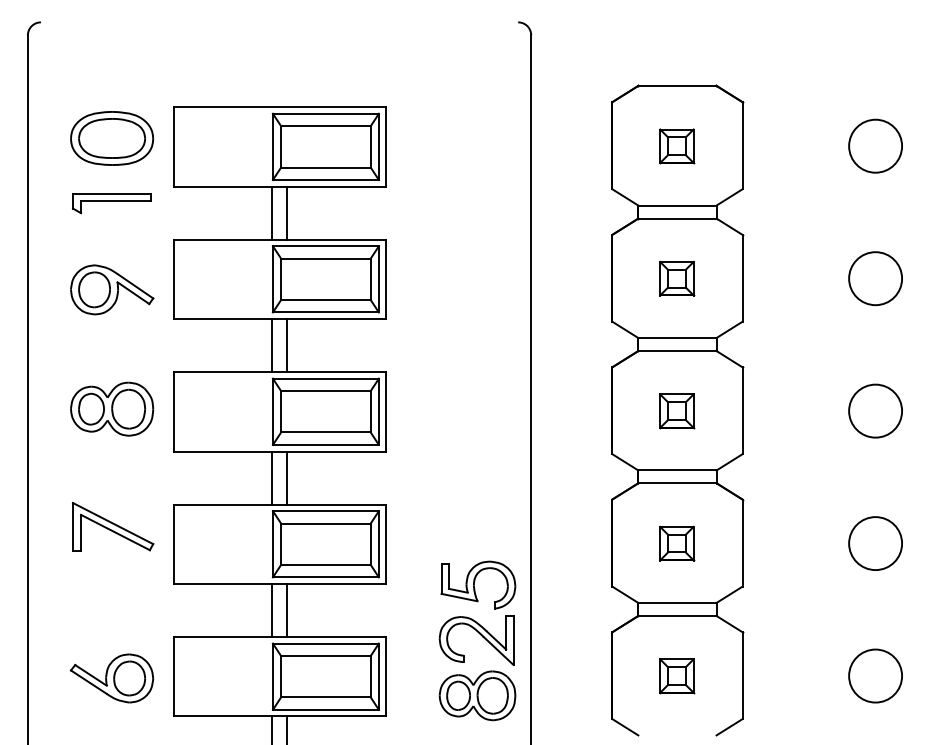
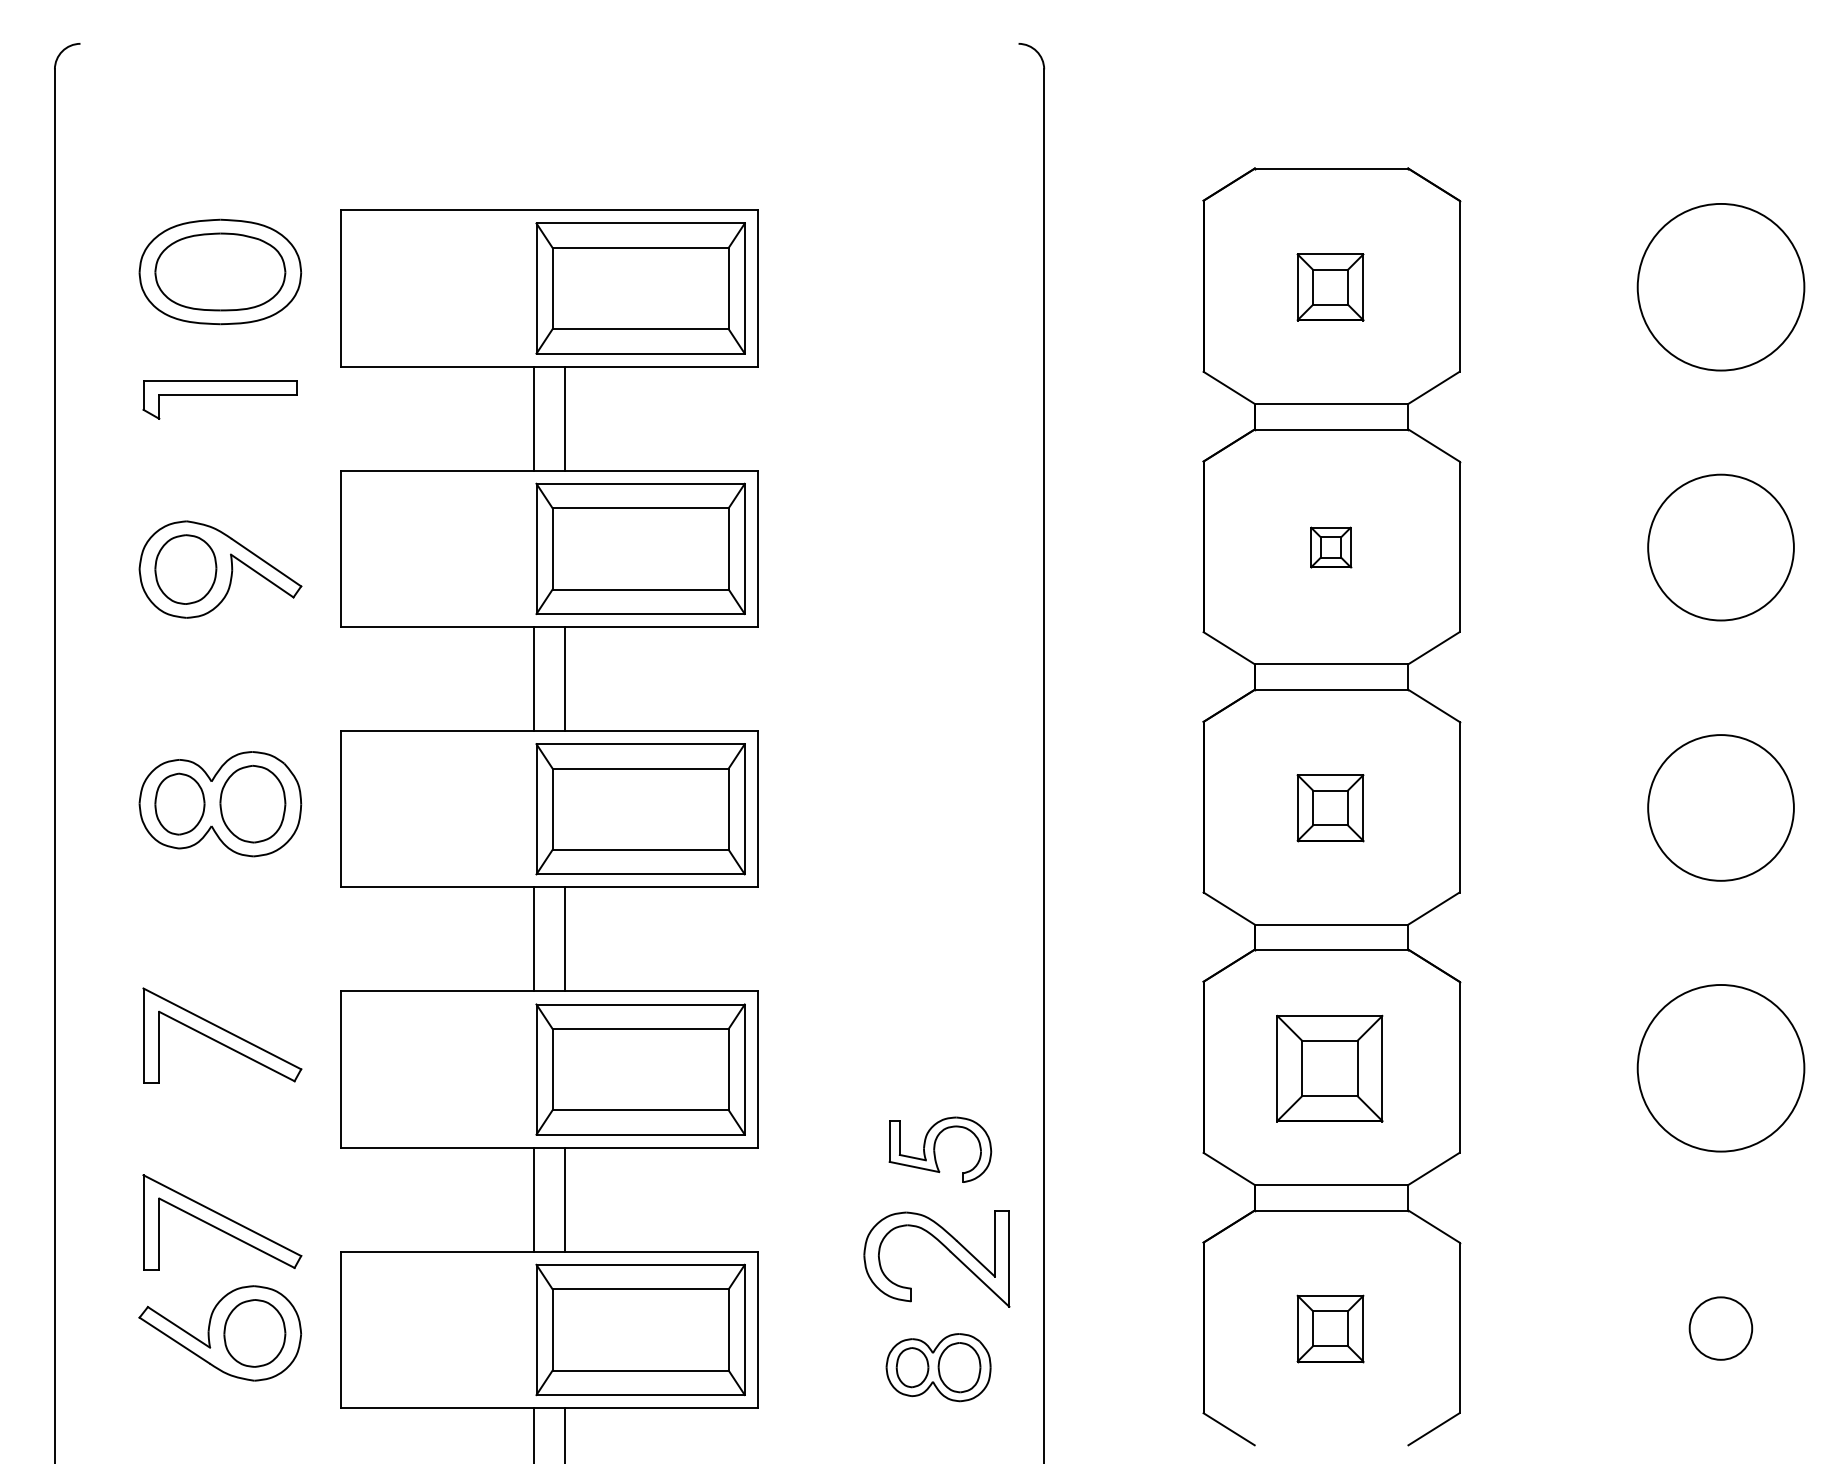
circle: (875, 145) -> (1720, 285), size x1.6
part: (677, 278) -> (1331, 547), size x0.6
circle: (875, 278) -> (1720, 547), size x1.4
circle: (875, 410) -> (1720, 806), size x1.4
part: (677, 543) -> (1331, 1068), size x1.6
circle: (875, 543) -> (1720, 1068), size x1.6
part: (478, 584) -> (940, 1148), size x0.7
part: (113, 621) -> (223, 1221), added
circle: (875, 675) -> (1720, 1327), size x0.6
part: (477, 695) -> (938, 1366), size x0.7

